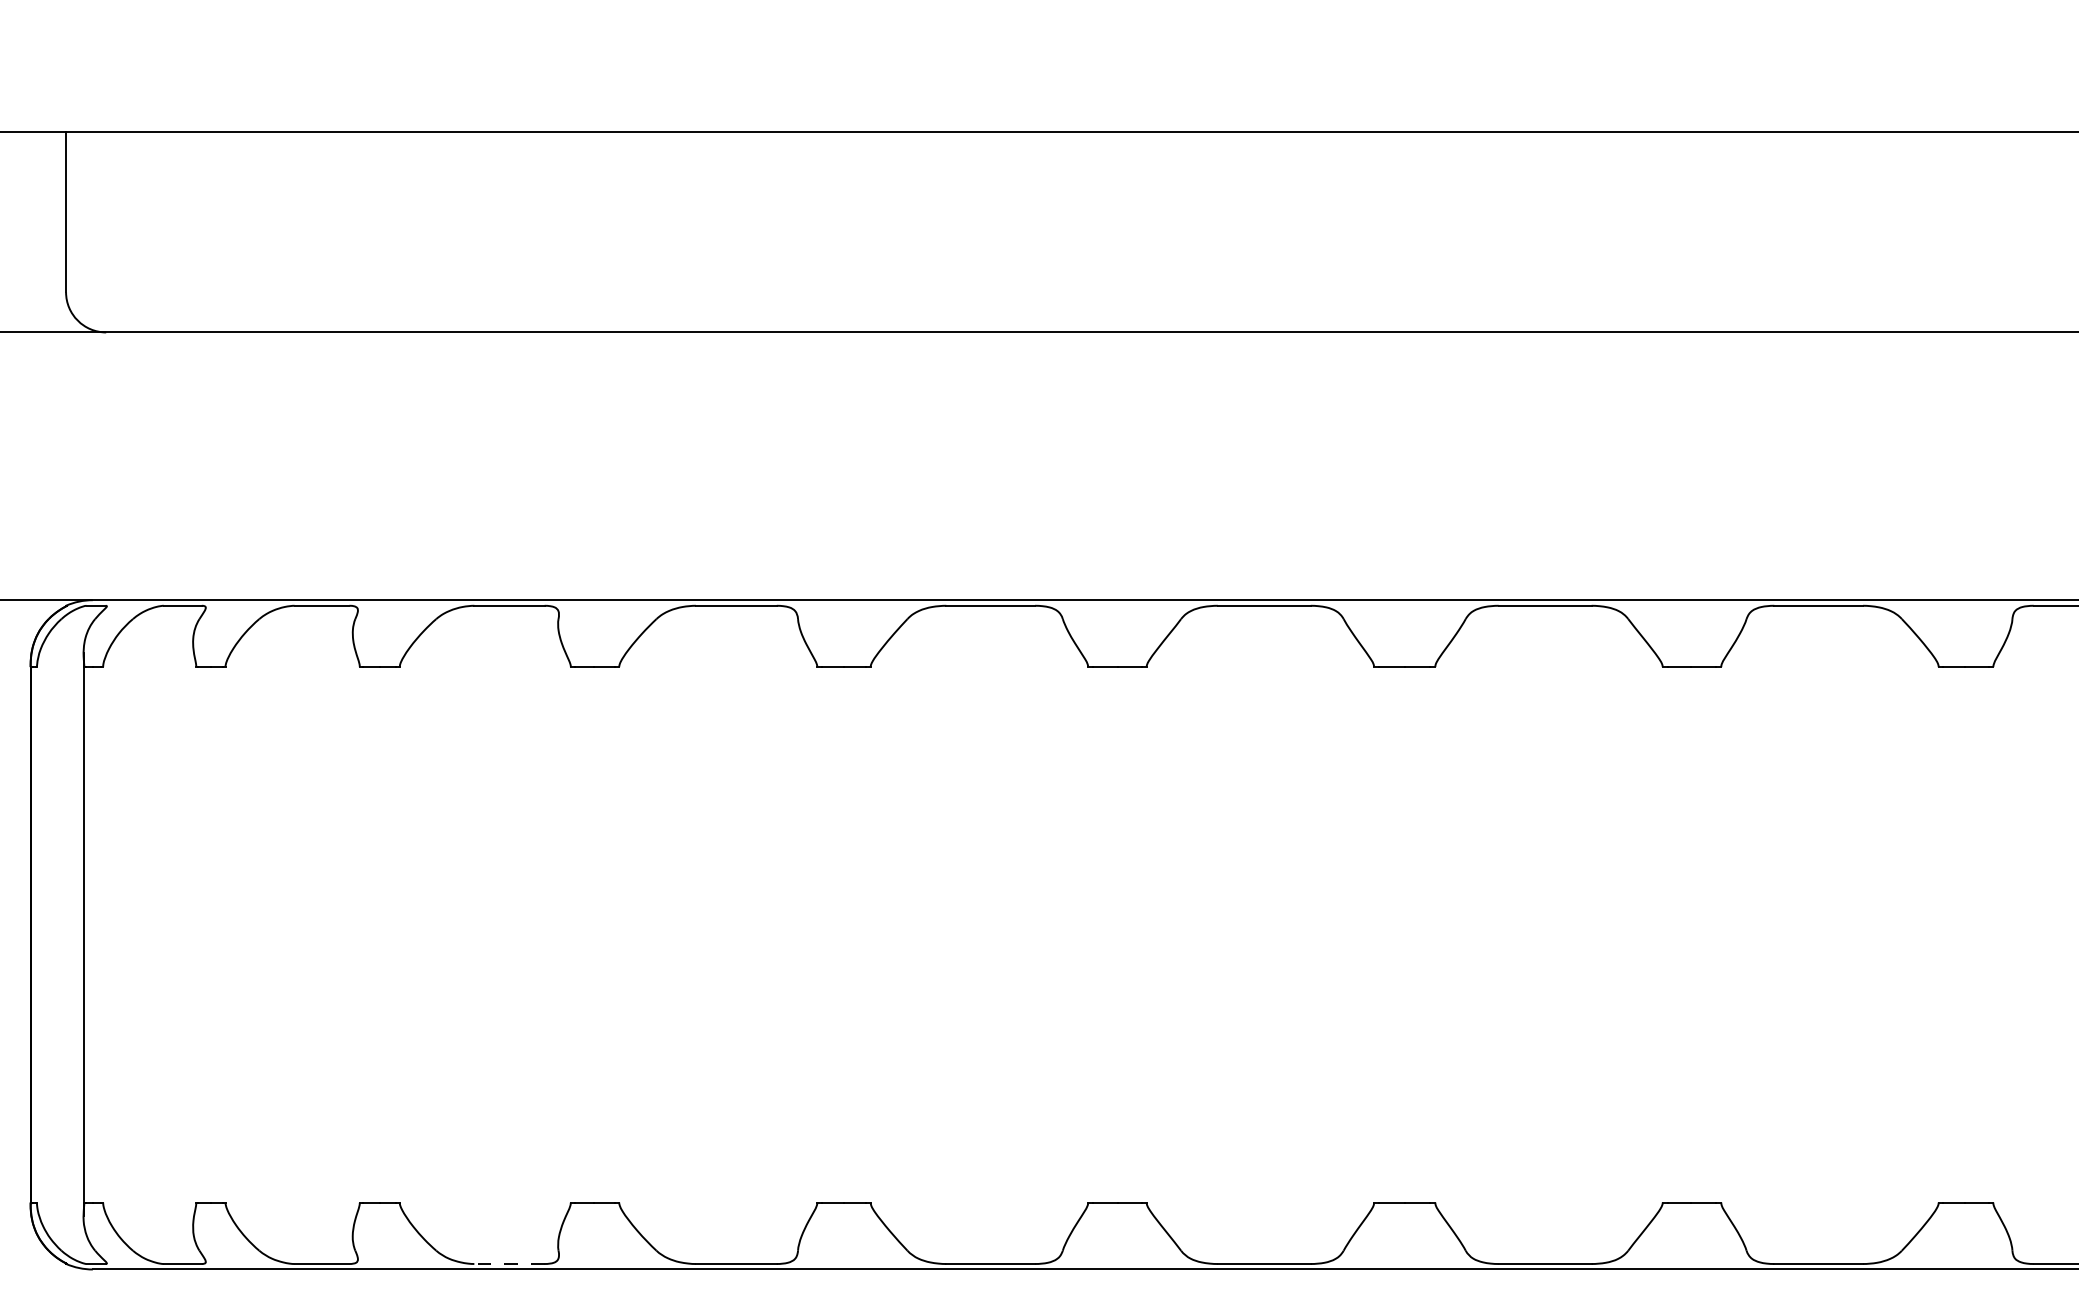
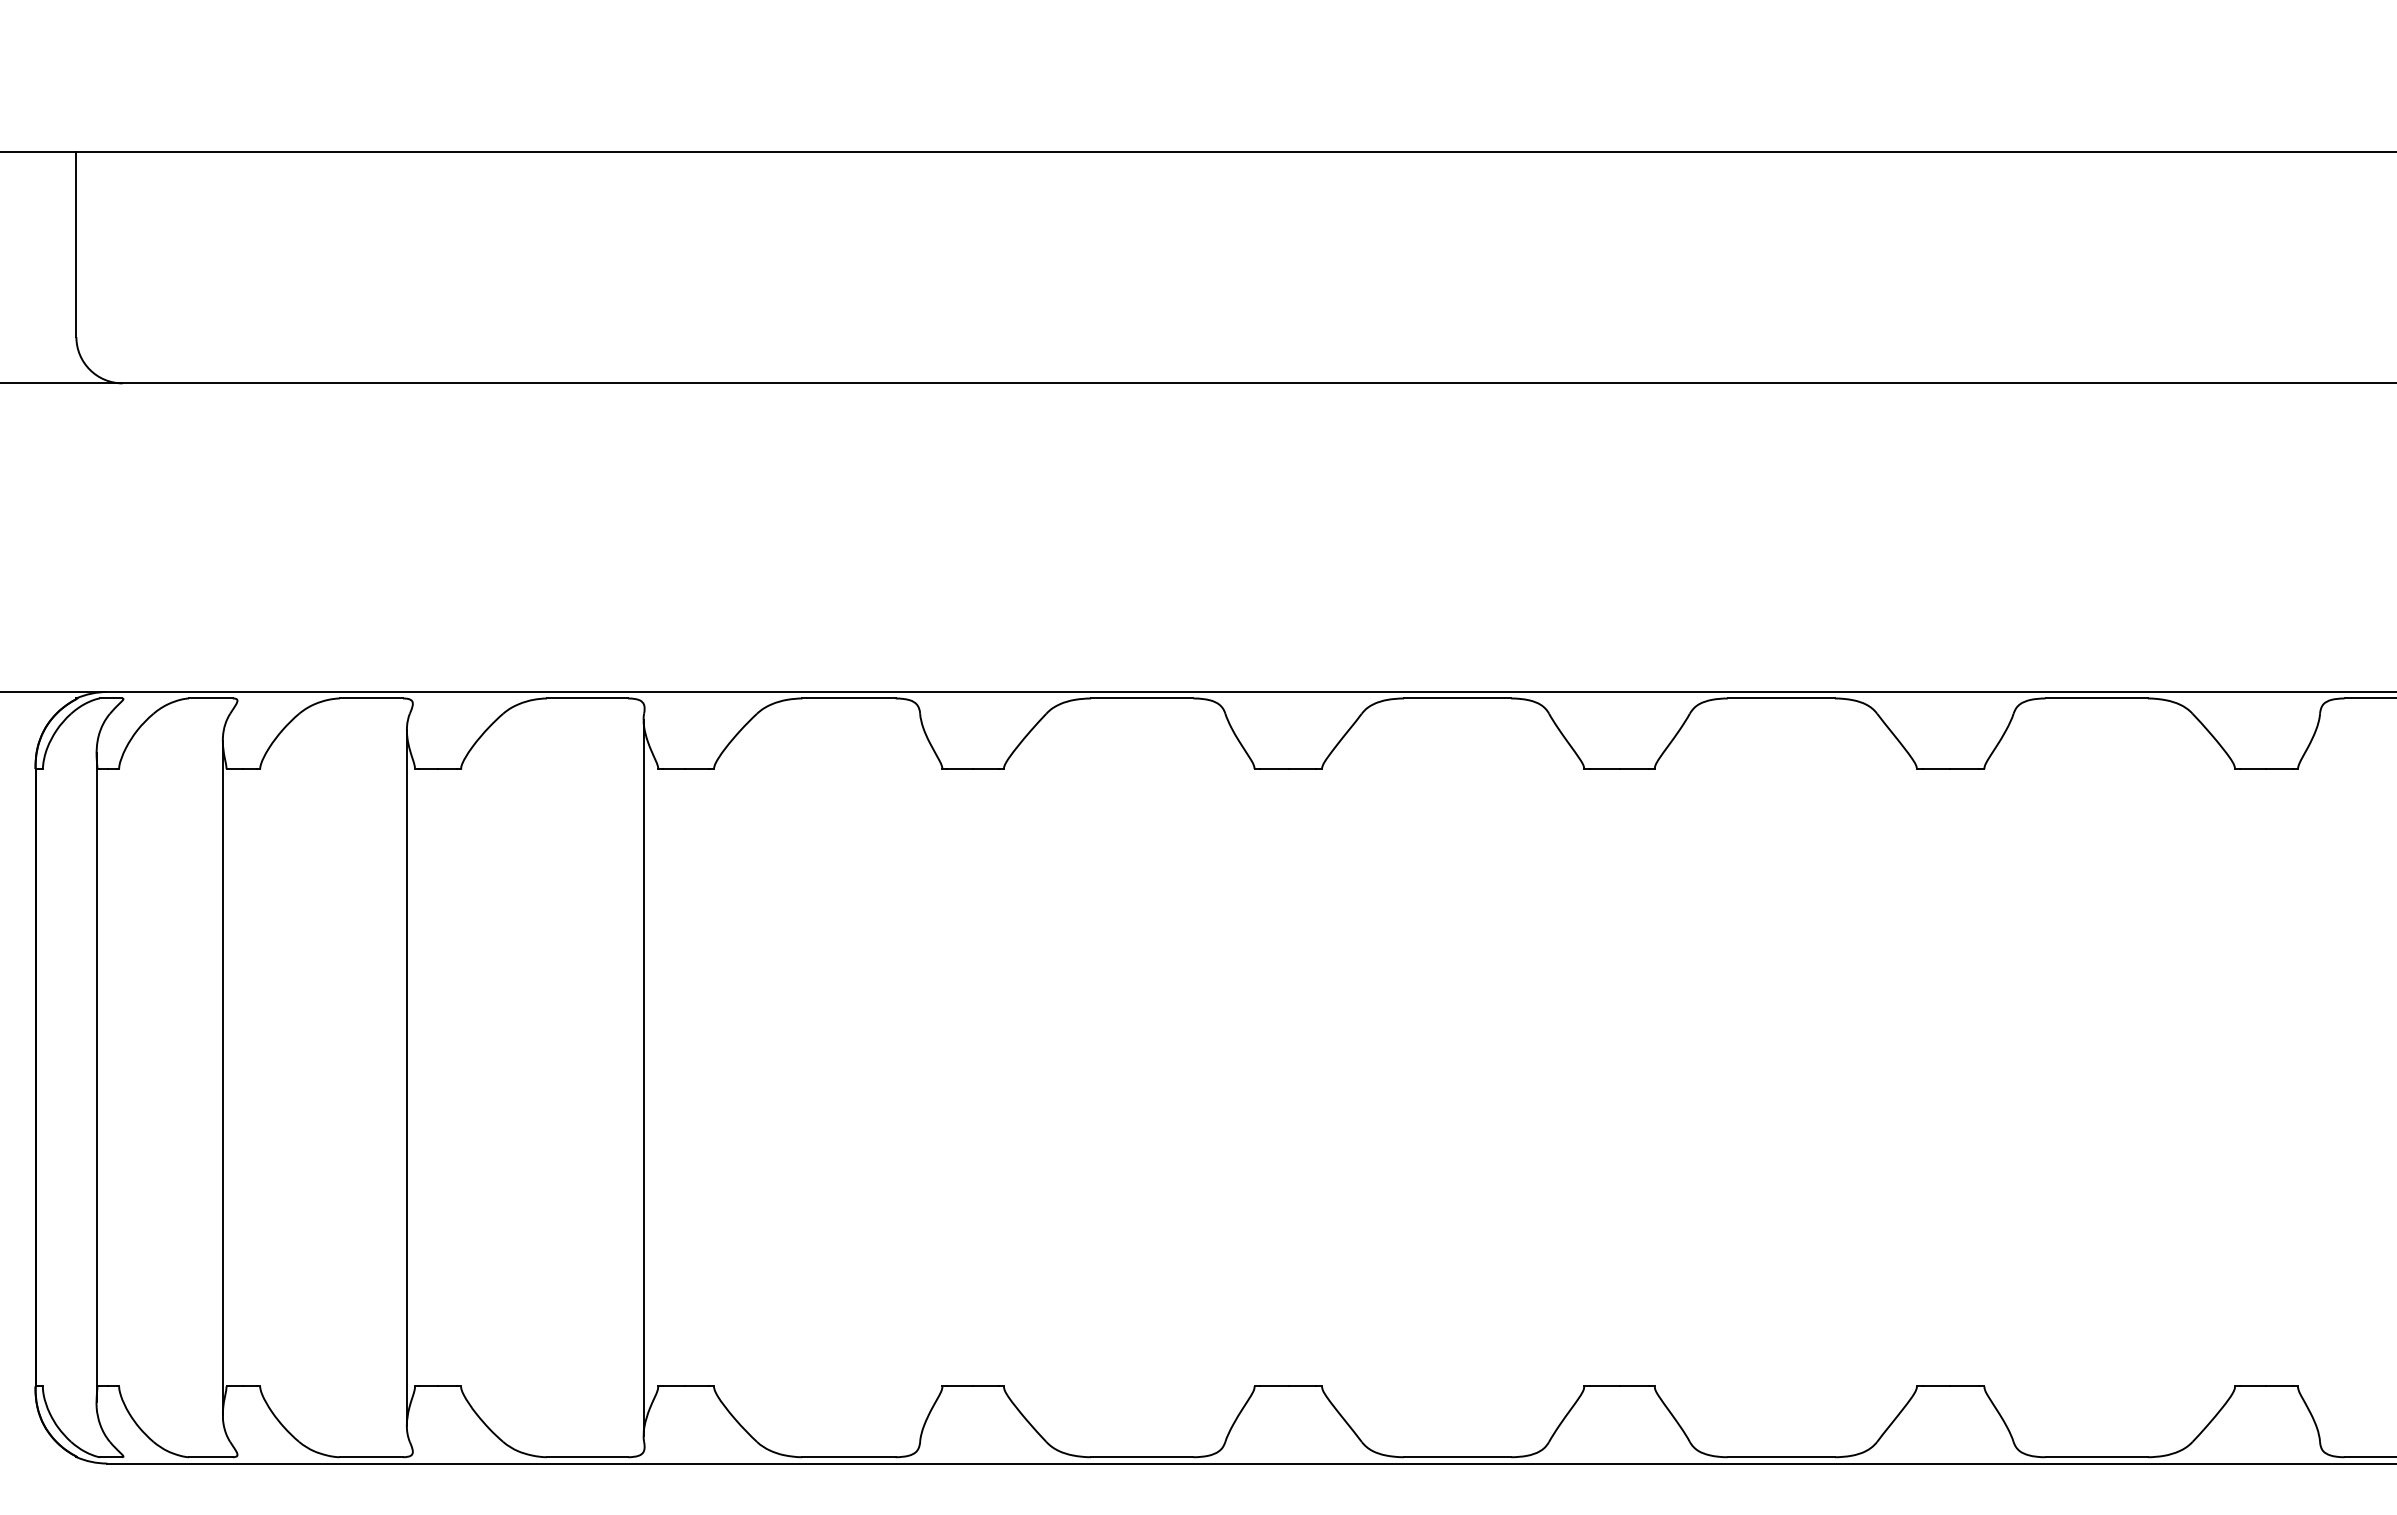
line: (192, 934) -> (222, 1077), added
line: (352, 934) -> (406, 1077), added
line: (558, 934) -> (643, 1077), added
line: (509, 1264) -> (587, 1457), dashed -> solid

